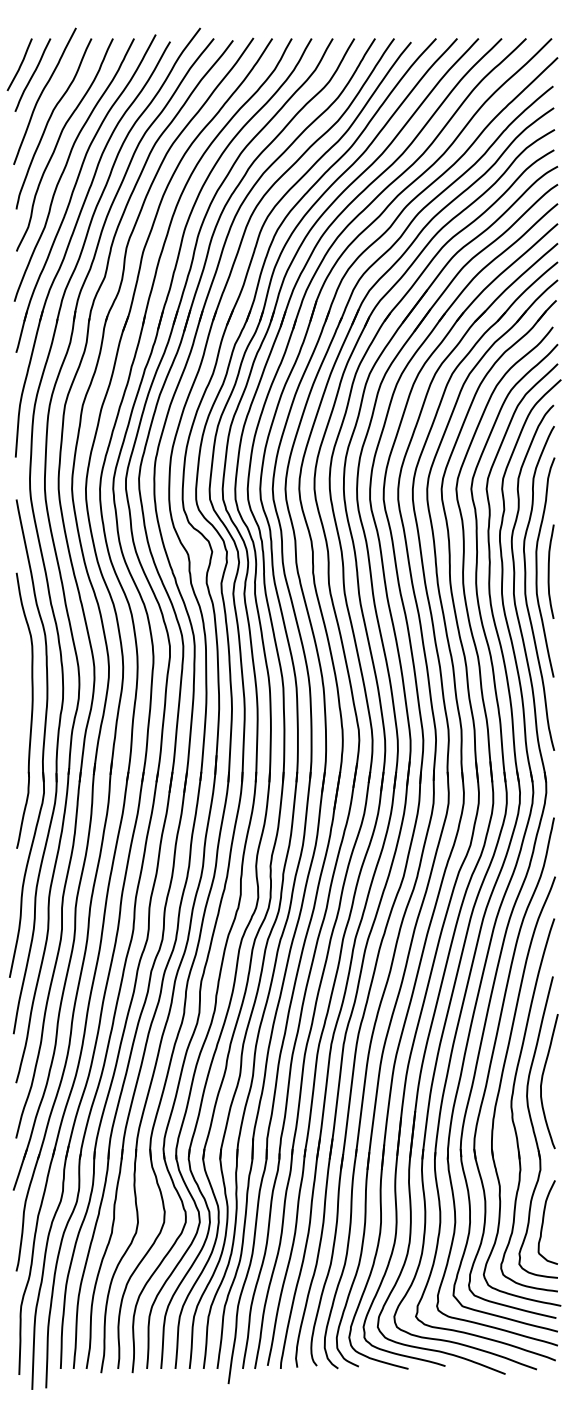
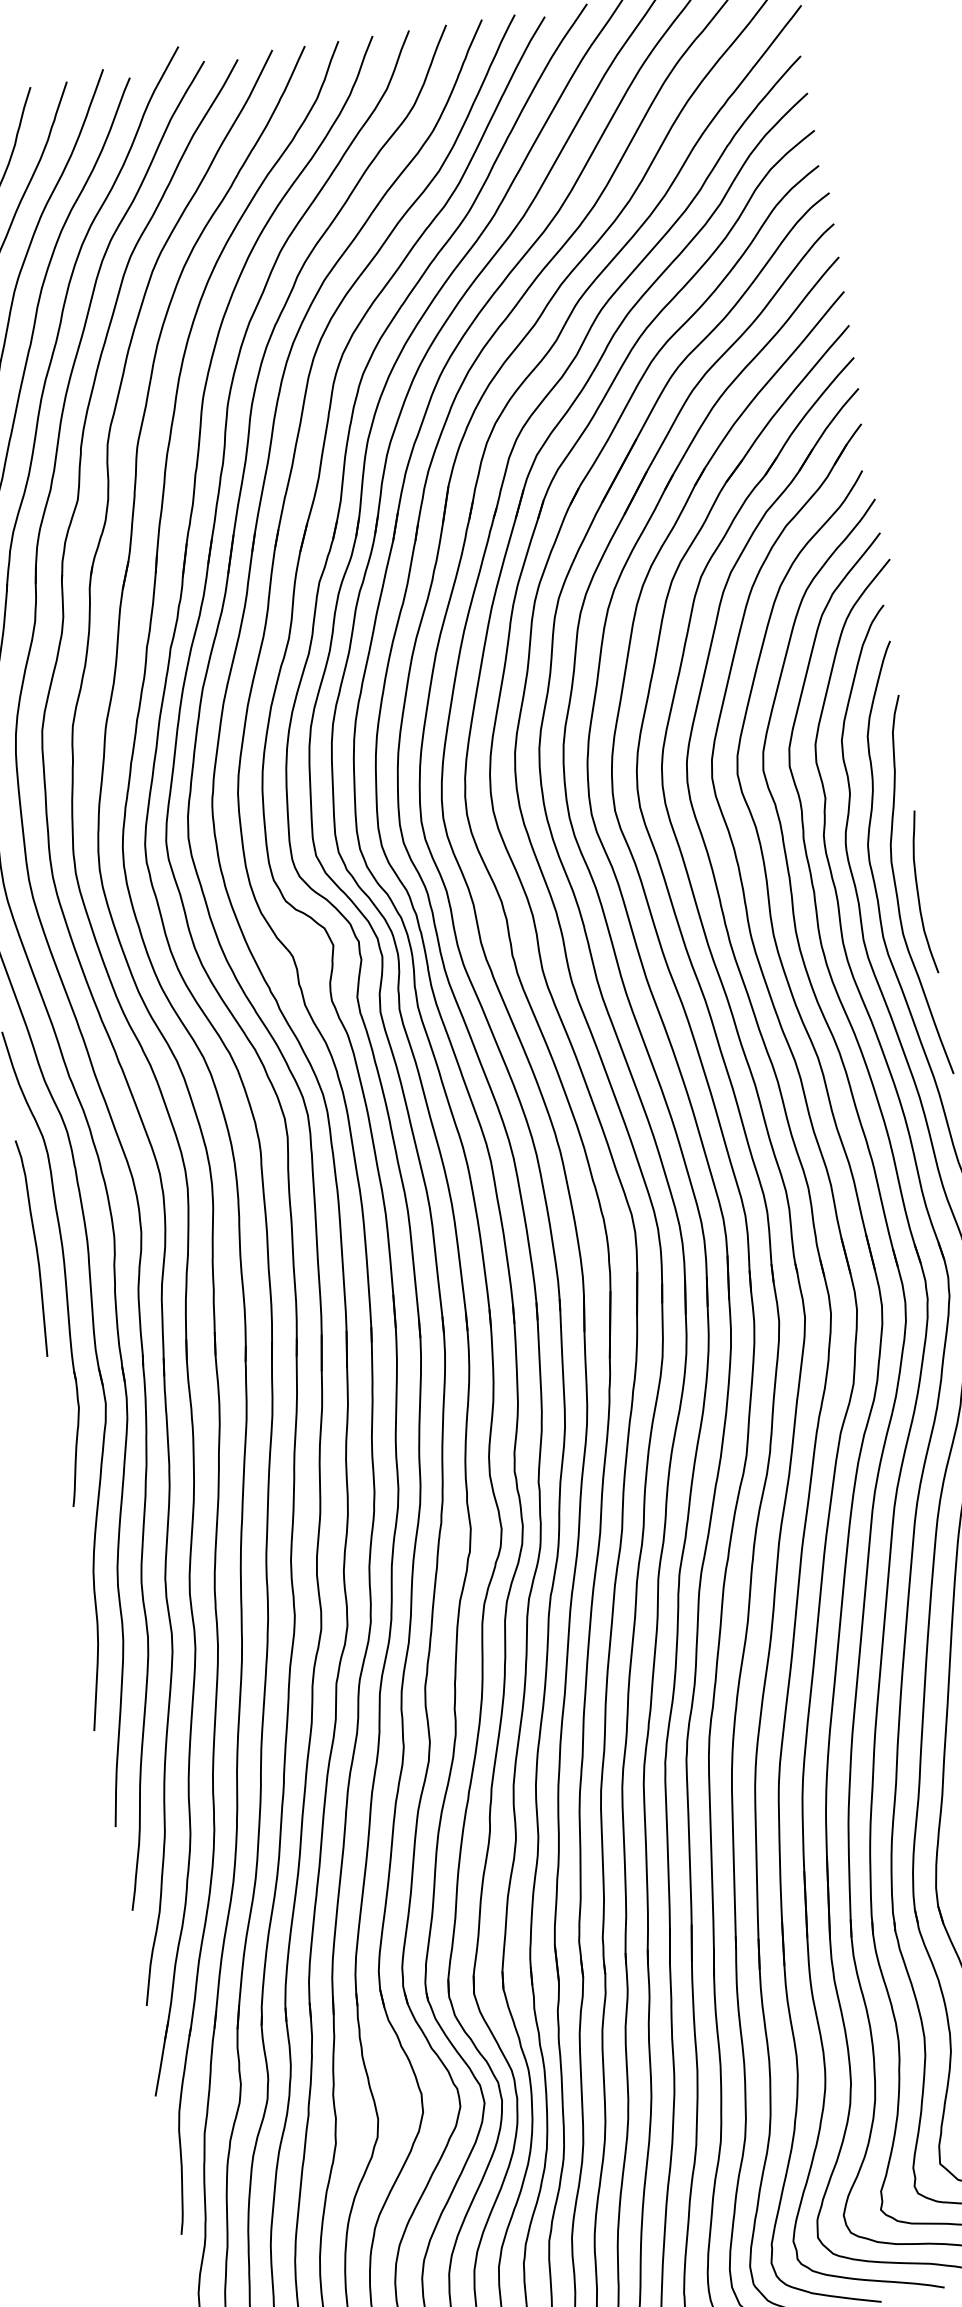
curve: (17, 698) -> (35, 1248), added

